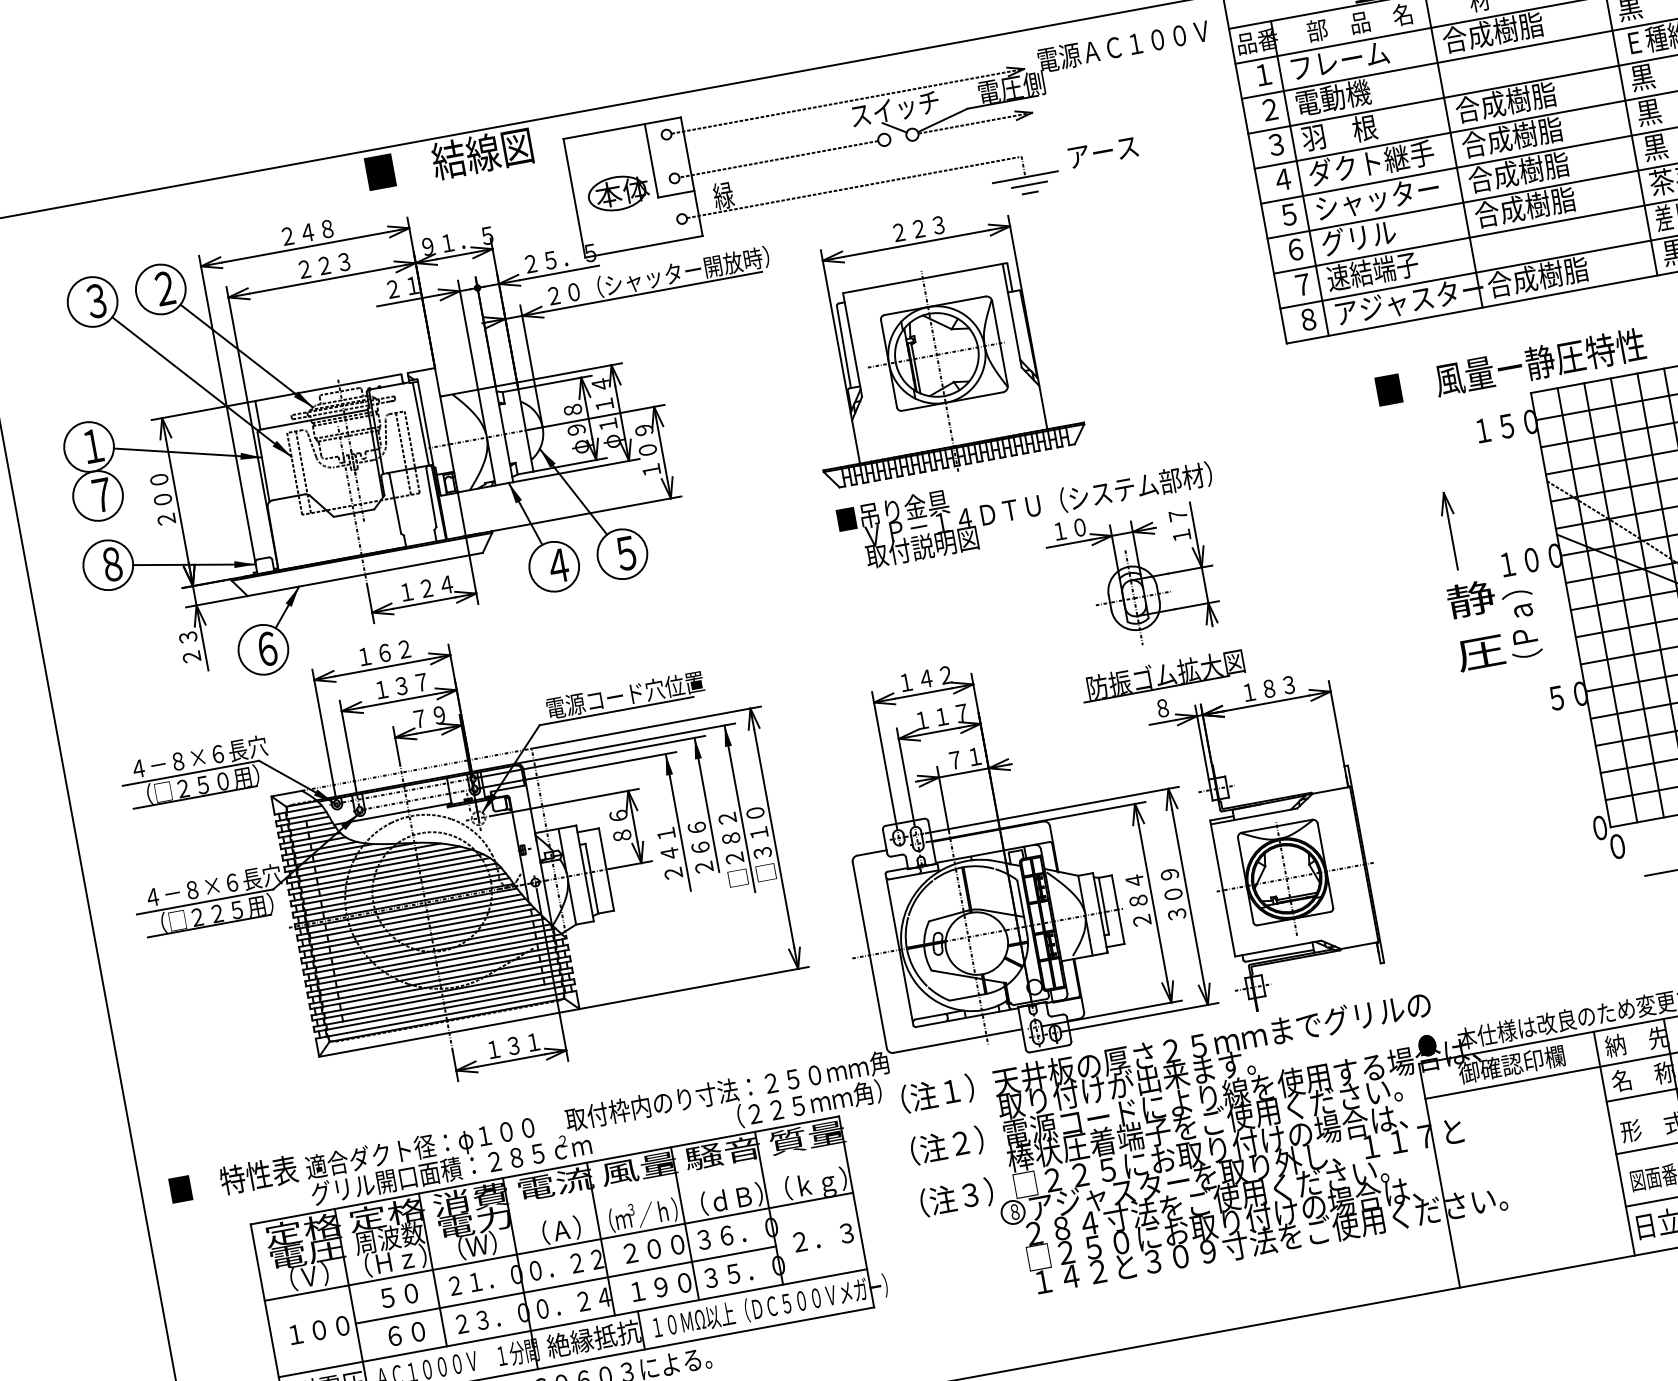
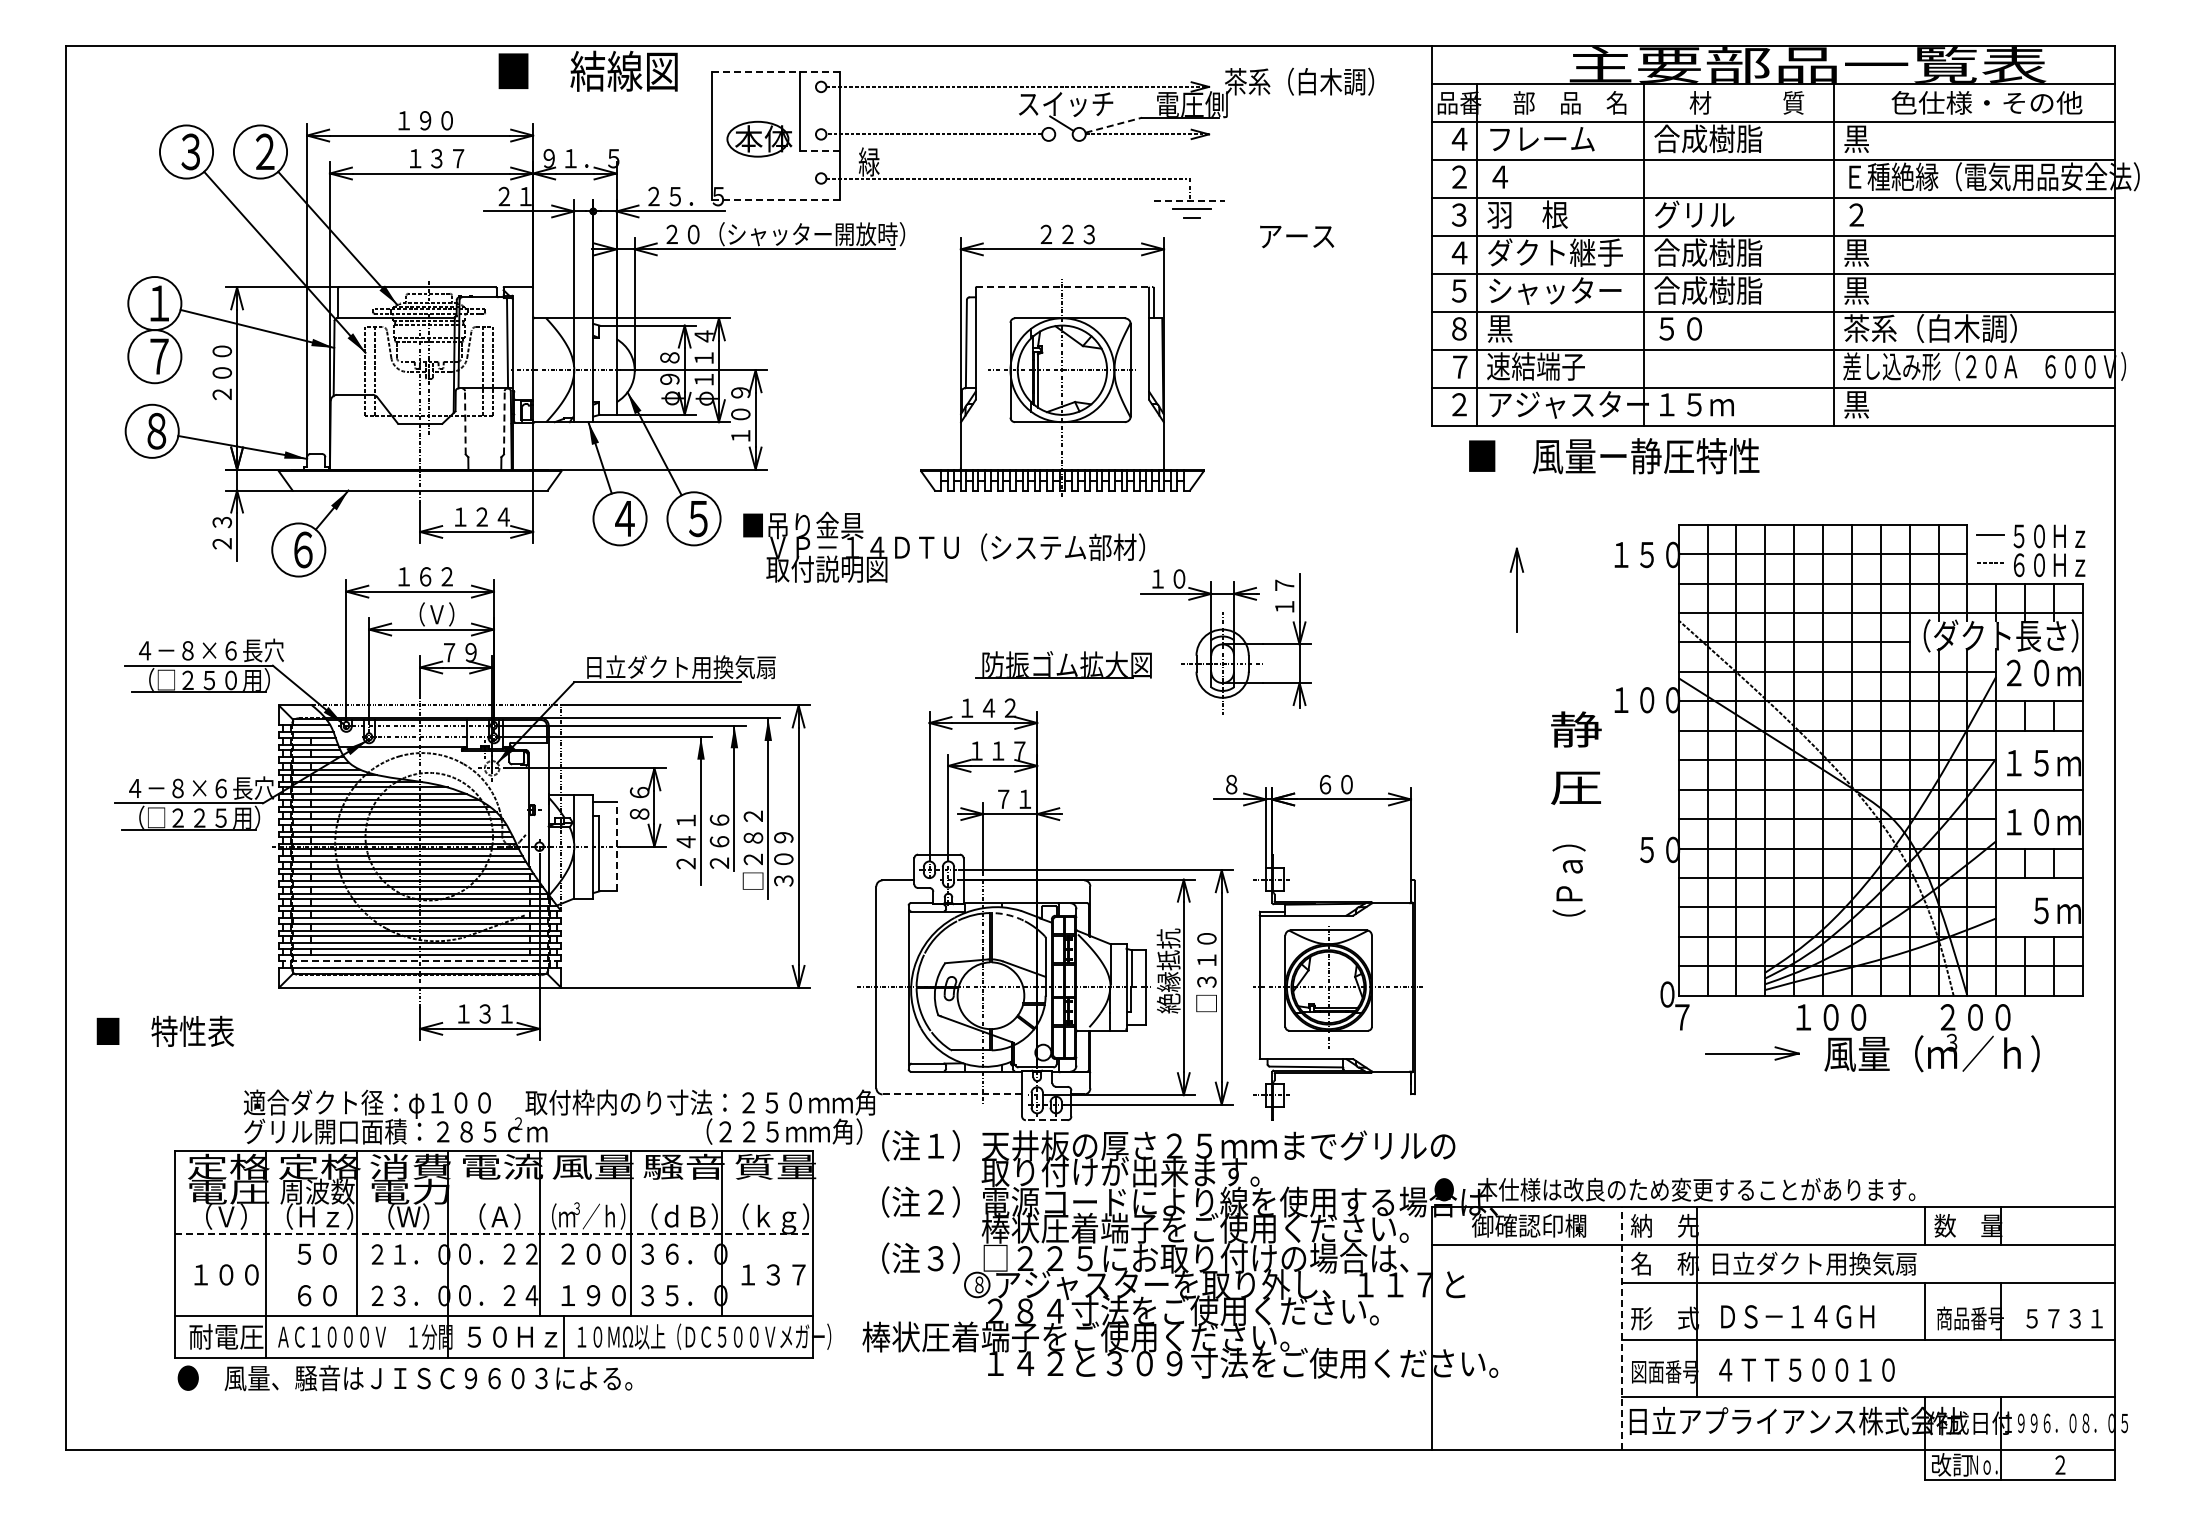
text: (1123, 45) -> (1317, 81), 電源ＡＣ１００Ｖ -> 茶系（白木調）
text: (1263, 74) -> (1459, 138), １ -> ４
text: (1642, 77) -> (1856, 214), 黒 -> ２
text: (1333, 97) -> (1528, 176), 電動機 -> ４
text: (1506, 102) -> (1708, 214), 合成樹脂 -> グリル
line: (943, 120) -> (1114, 125), solid -> dashed
line: (621, 128) -> (775, 71), solid -> dashed
text: (1103, 152) -> (1297, 236), moved
line: (1026, 176) -> (1190, 200), solid -> dashed
line: (675, 194) -> (819, 151), solid -> dashed
text: (1525, 207) -> (1708, 328), 合成樹脂 -> ５０
text: (307, 232) -> (425, 120), ２４８ -> １９０
text: (1358, 237) -> (1527, 328), グリル -> 黒
line: (643, 247) -> (775, 200), solid -> dashed
text: (1295, 249) -> (1459, 328), ６ -> ８
text: (324, 265) -> (436, 158), ２２３ -> １３７
text: (1538, 277) -> (1708, 404), 合成樹脂 -> １５ｍ
line: (925, 278) -> (1065, 287), solid -> dashed
text: (1308, 319) -> (1459, 404), ８ -> ２
text: (1510, 367) -> (1614, 456), moved
line: (431, 497) -> (504, 422), solid -> dashed
line: (395, 504) -> (465, 422), solid -> dashed
text: (1025, 506) -> (943, 546), moved
part: (1450, 530) -> (1516, 589), moved
text: (1521, 624) -> (1568, 880), moved
part: (1162, 674) -> (1063, 664), moved
text: (402, 685) -> (437, 614), １３７ -> （Ｖ）
text: (1268, 688) -> (1346, 784), １８３ -> ６０
text: (635, 693) -> (680, 667), 電源コード穴位置 -> 日立ダクト用換気扇
text: (760, 843) -> (783, 849), □３１０ -> ３０９
text: (1617, 846) -> (1682, 1017), ０ -> ７
arc: (979, 866) -> (1008, 915), solid -> dashed
line: (606, 869) -> (616, 846), solid -> dashed
text: (1171, 885) -> (1206, 972), ３０９ -> □３１０
text: (1136, 890) -> (1168, 970), ２８４ -> 絶縁抵抗
line: (444, 1007) -> (419, 960), solid -> dashed
line: (958, 1041) -> (952, 1094), solid -> dashed
line: (1049, 1049) -> (1046, 1120), solid -> dashed
line: (1614, 1143) -> (1621, 1328), solid -> dashed
text: (233, 1178) -> (165, 1030), moved
text: (1167, 1233) -> (1135, 1336), □２５０にお取り付けの場合は、 -> 棒状圧着端子をご使用ください。
text: (823, 1237) -> (773, 1274), ２．３ -> １３７
line: (559, 1246) -> (494, 1233), solid -> dashed
line: (565, 1284) -> (493, 1274), removed
text: (593, 1338) -> (512, 1336), 絶縁抵抗 -> ５０Ｈｚ

